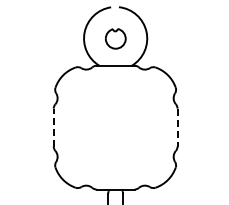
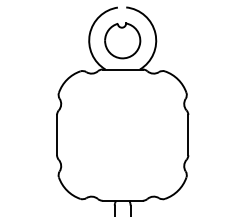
part: (115, 38) -> (122, 40), size x1.67
line: (53, 127) -> (56, 135), dashed -> solid
line: (177, 127) -> (188, 135), dashed -> solid

